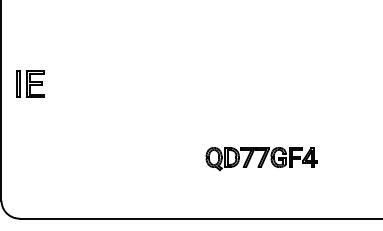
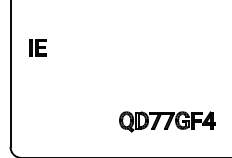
part: (29, 83) -> (37, 47), moved
part: (261, 158) -> (167, 121), size x1.43

